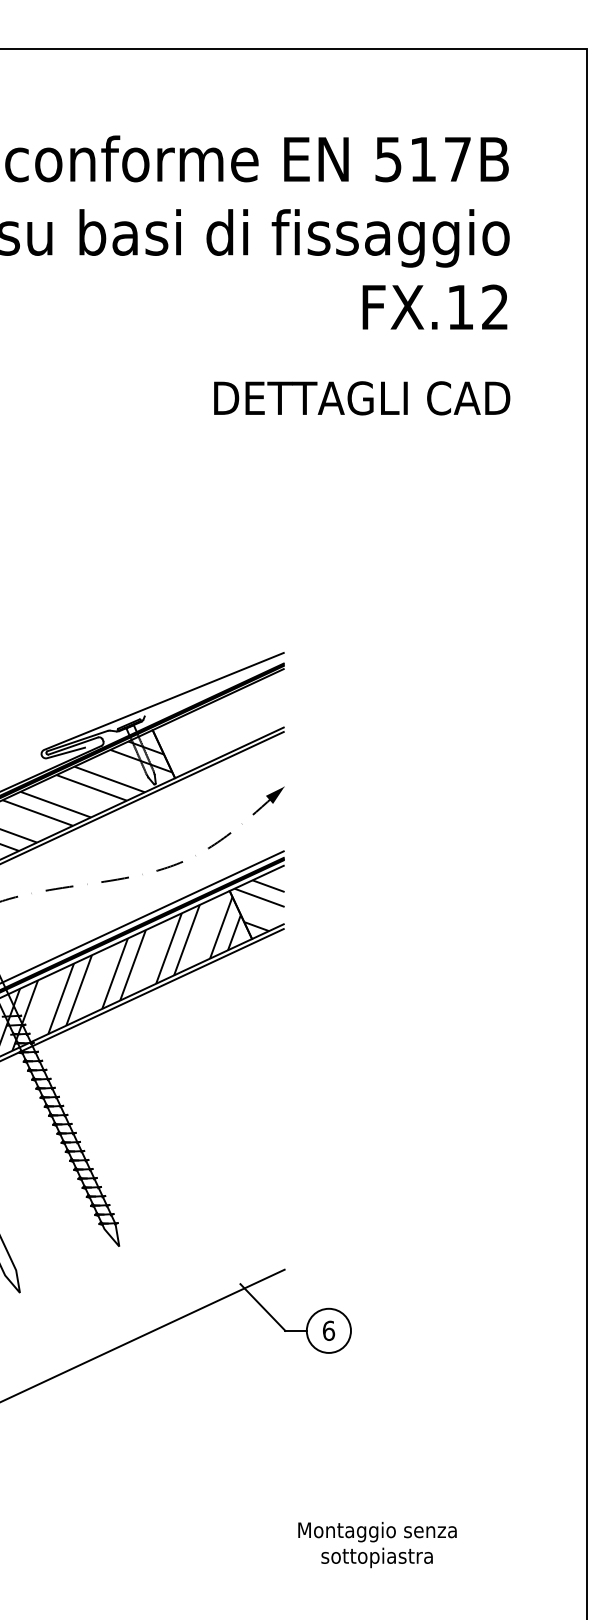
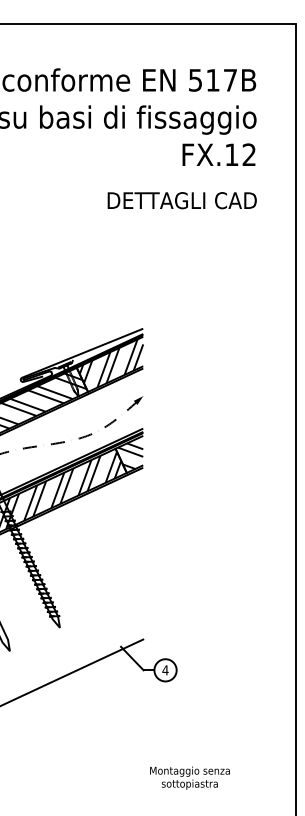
hatch: (221, 721) -> (111, 363), added
text: (328, 1331) -> (165, 670), 6 -> 4

